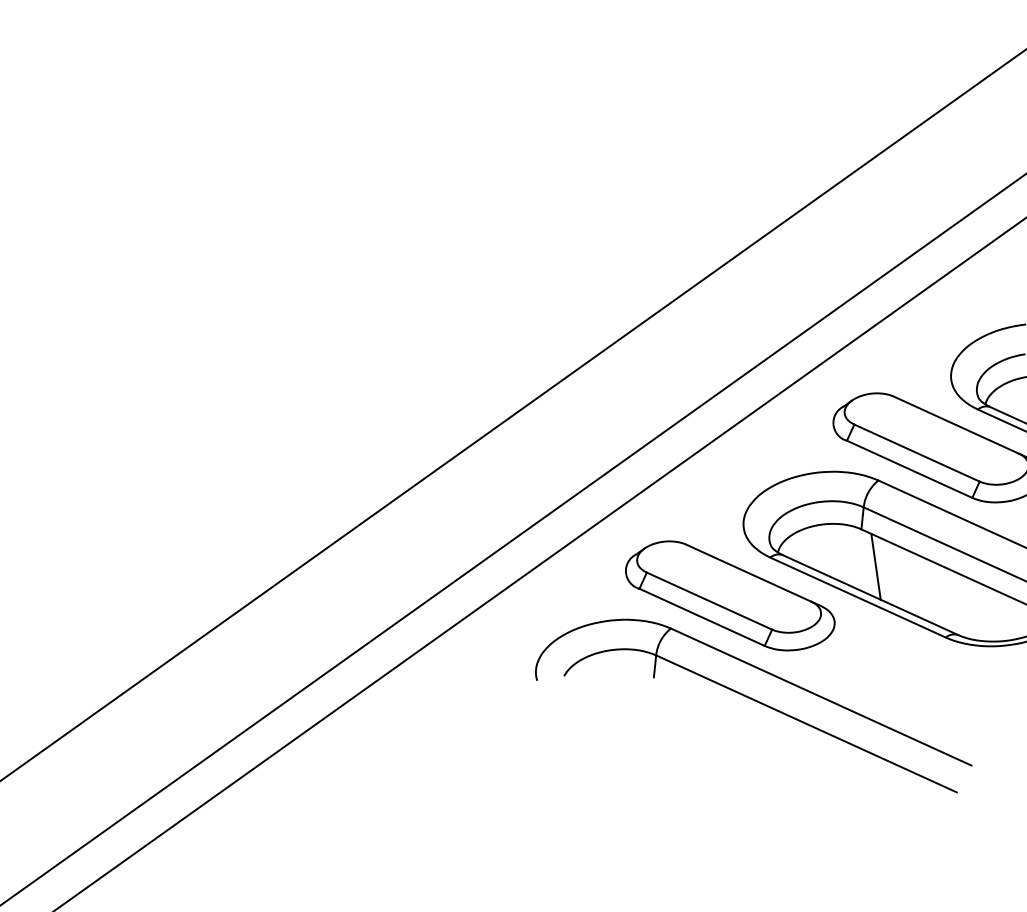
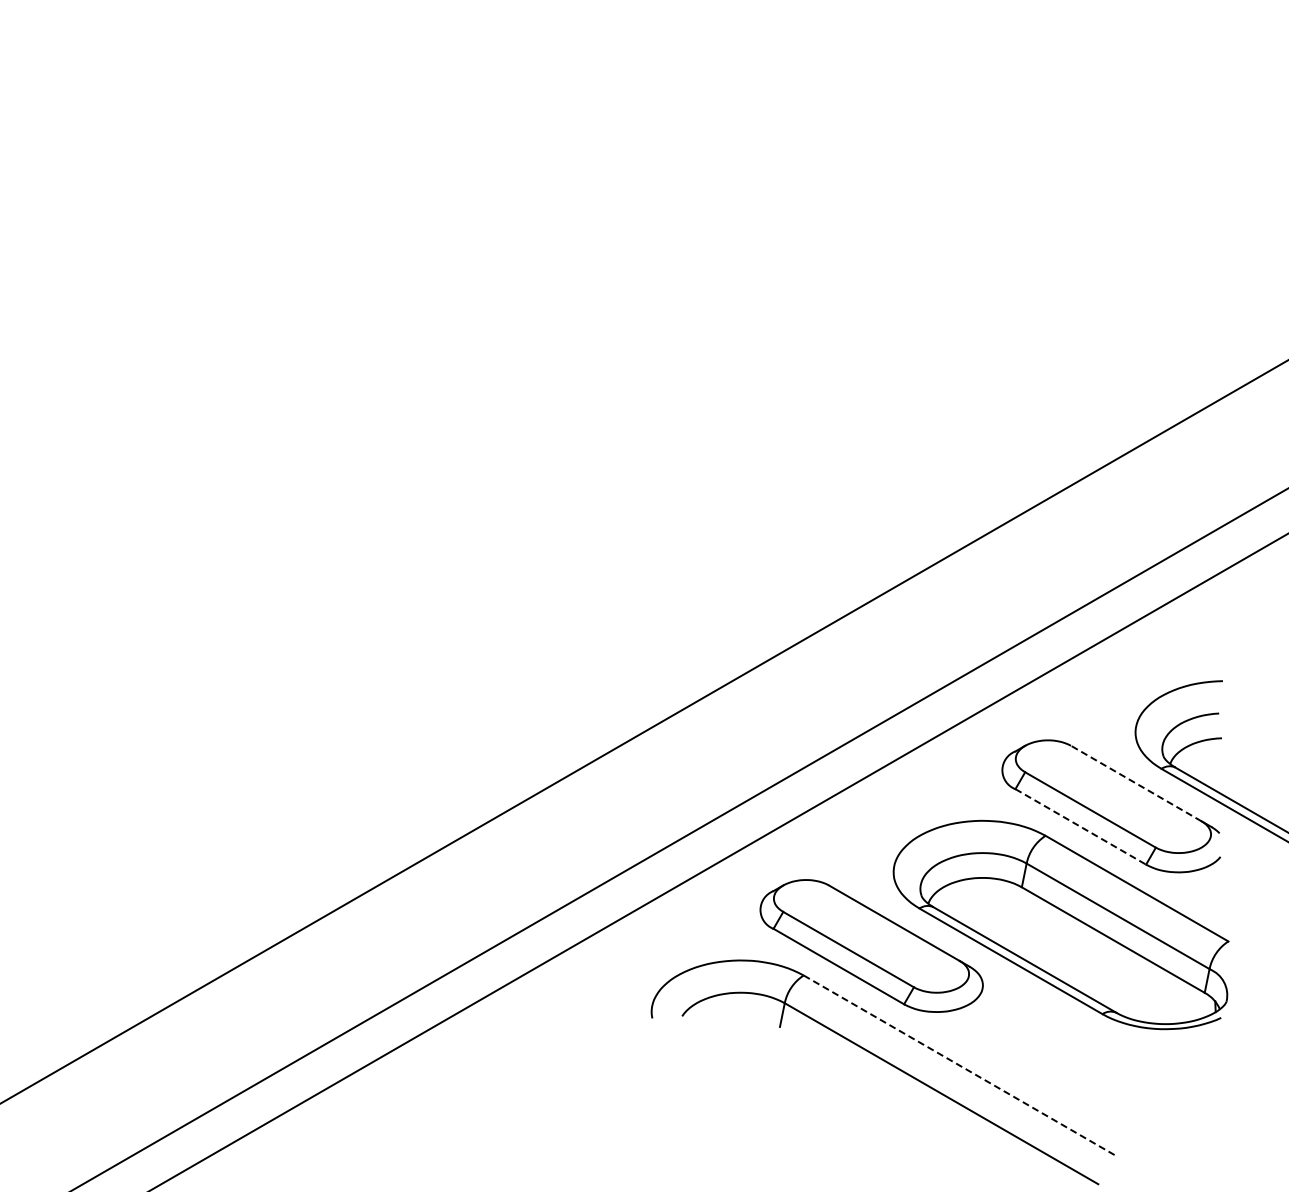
line: (955, 425) -> (1135, 783), solid -> dashed
line: (910, 469) -> (1081, 827), solid -> dashed
line: (875, 566) -> (1033, 929), removed
line: (821, 697) -> (960, 1066), solid -> dashed

